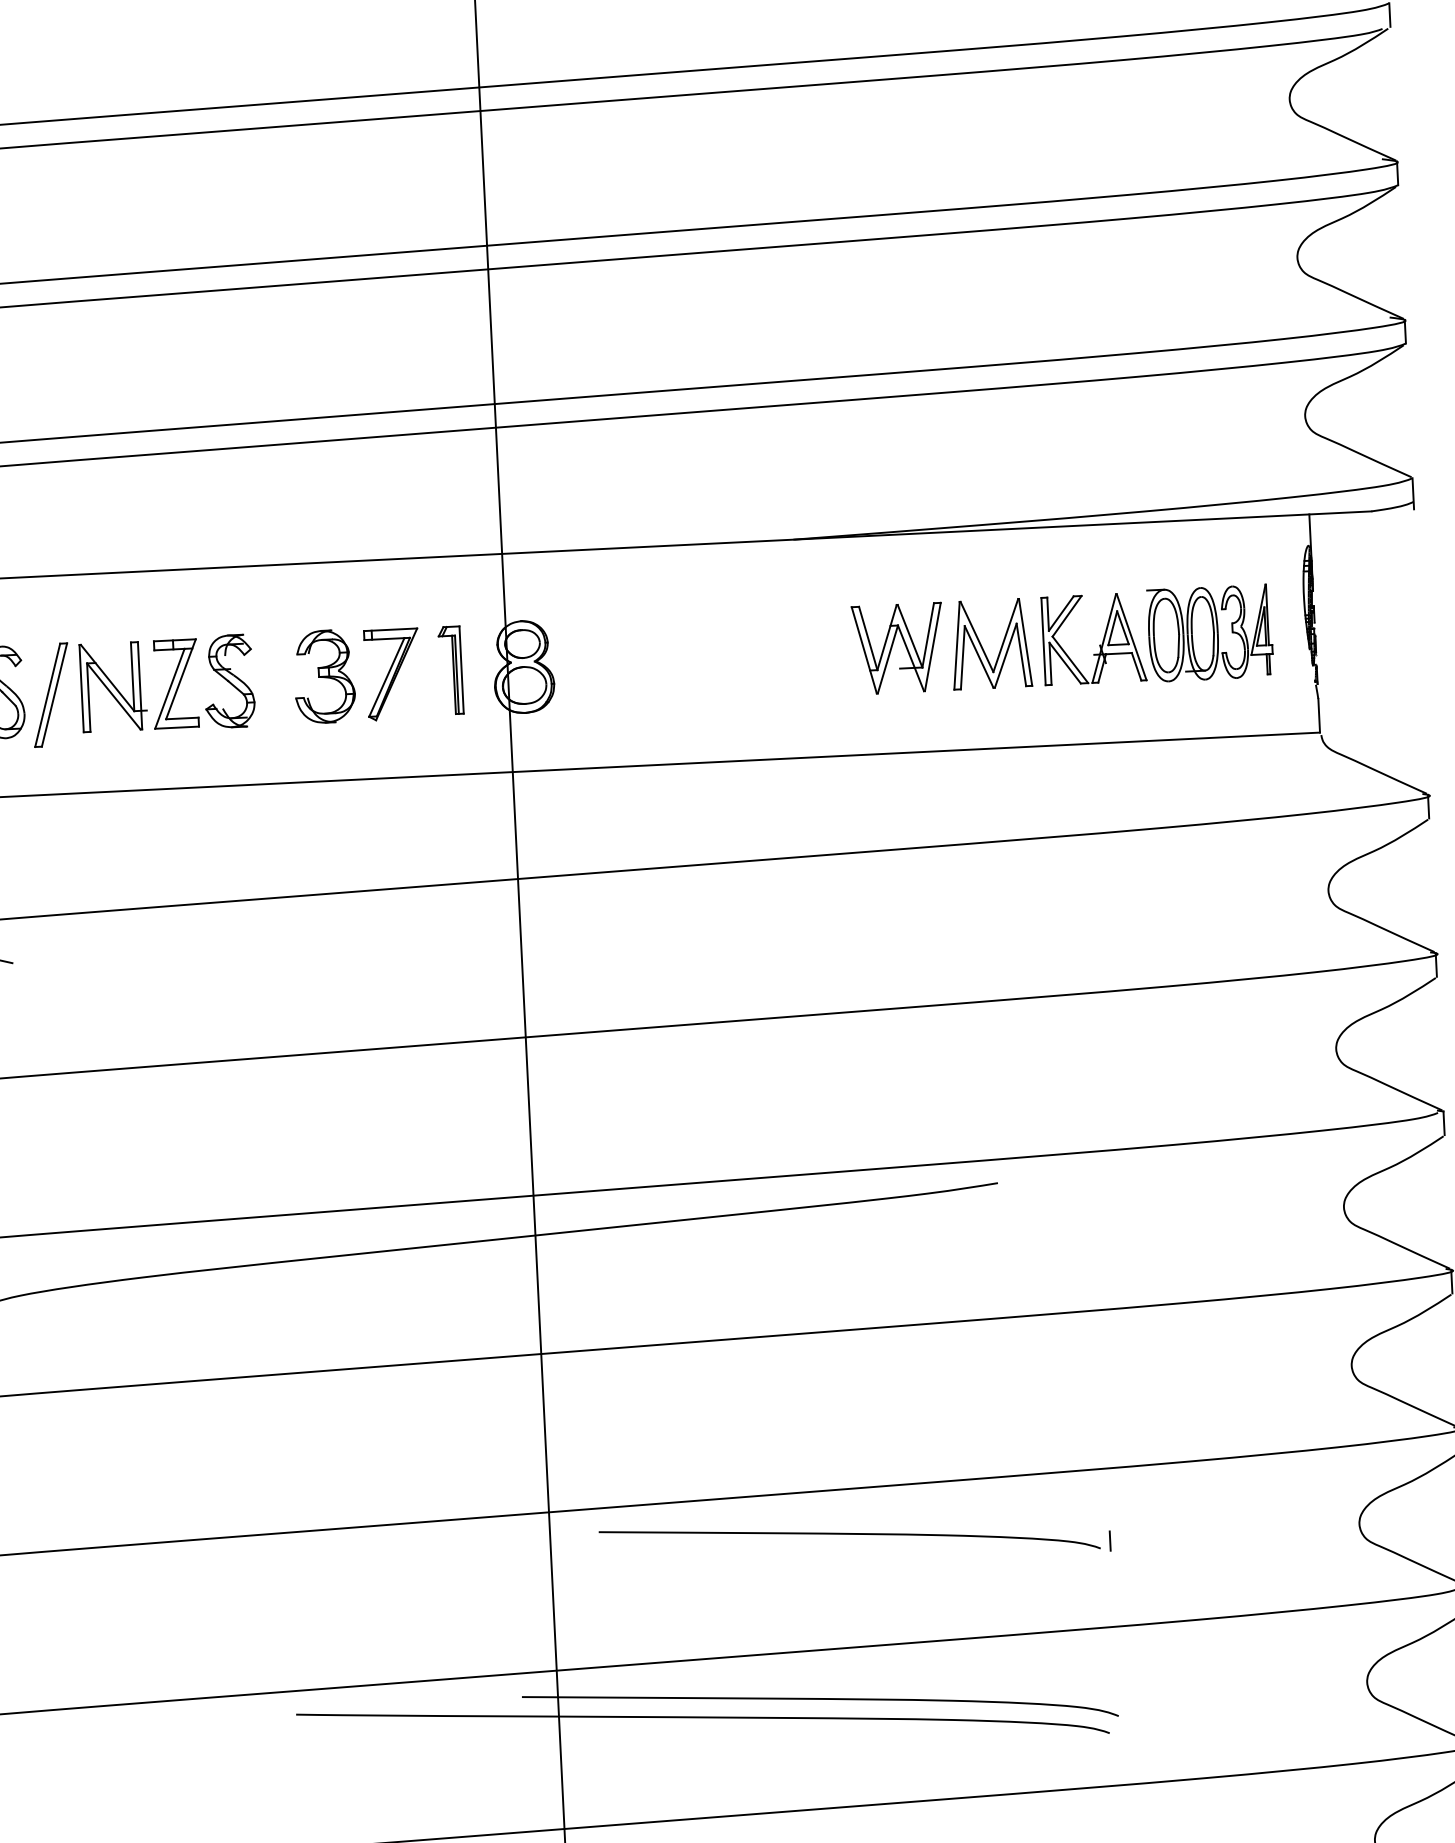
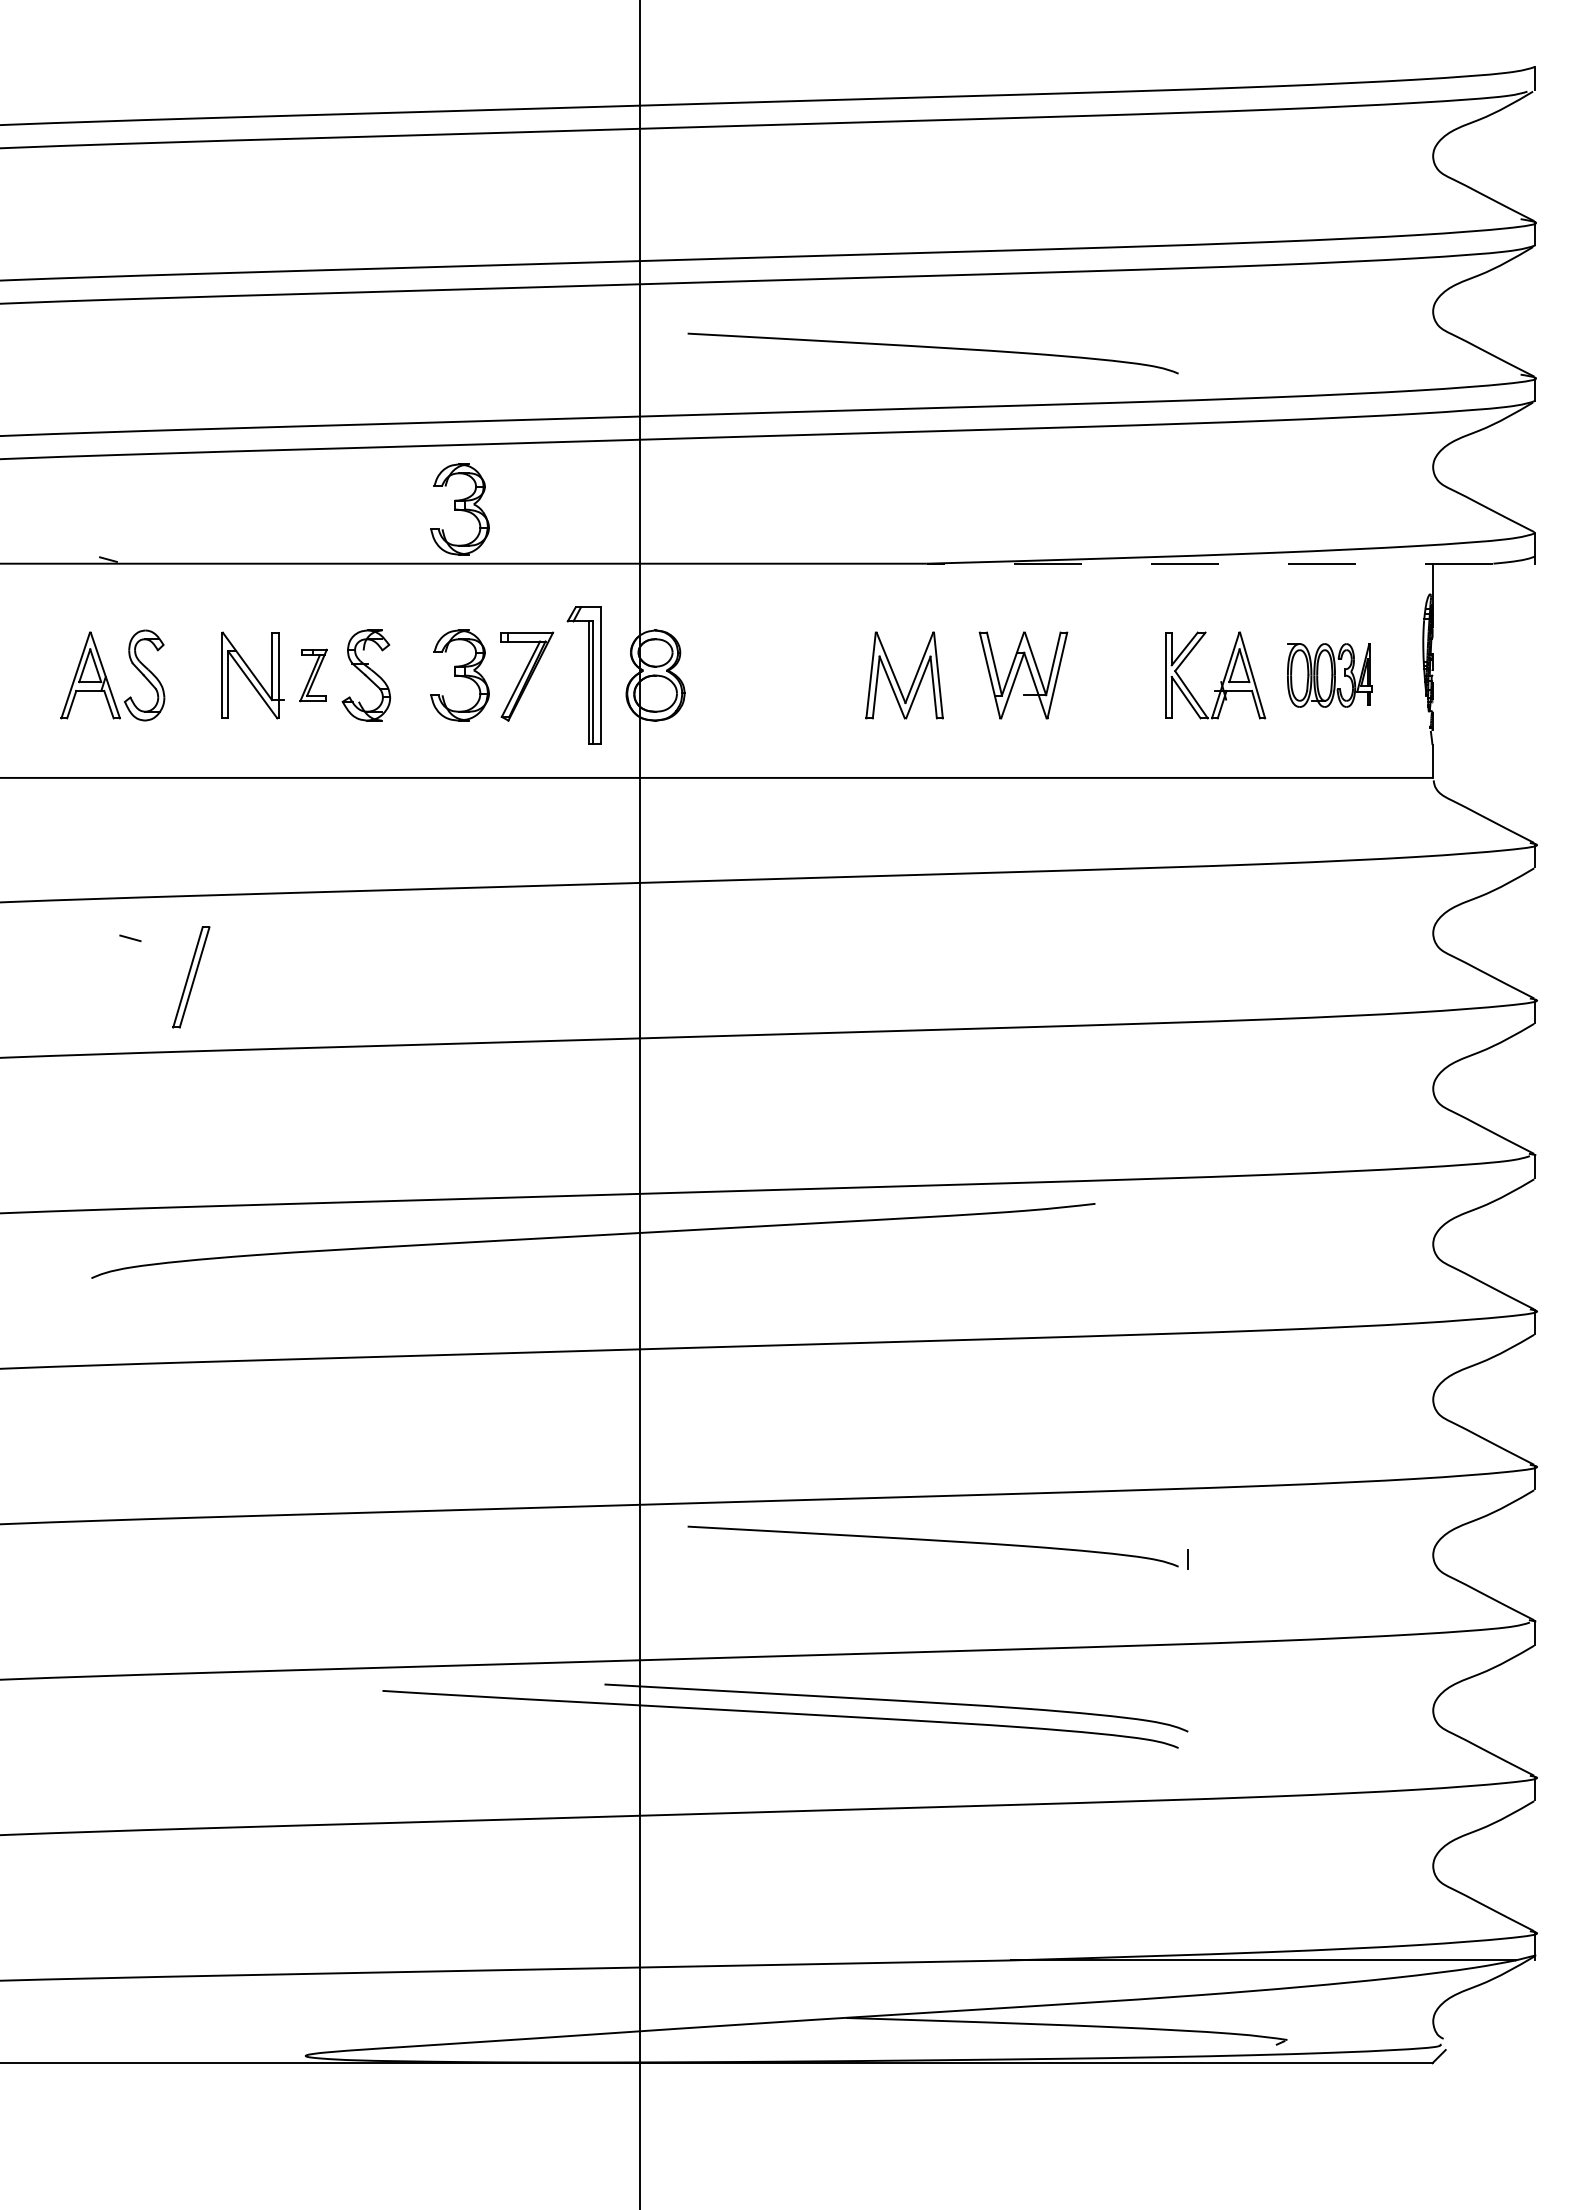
curve: (789, 320) -> (932, 348), added
part: (315, 507) -> (459, 509), added
line: (1082, 525) -> (1209, 563), solid -> dashed
part: (1209, 633) -> (1329, 675), size x0.7
part: (983, 647) -> (896, 678), moved
part: (450, 669) -> (583, 674), size x1.6
part: (175, 684) -> (313, 675), size x0.6
part: (51, 695) -> (191, 977), moved

